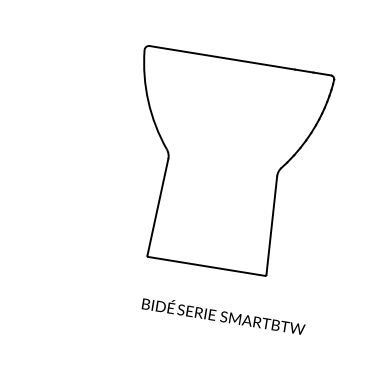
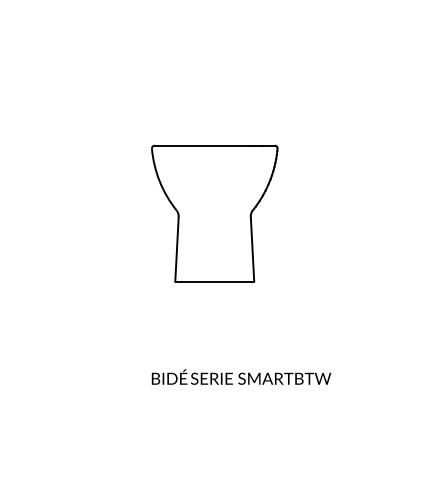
part: (223, 163) -> (214, 213), size x0.6

